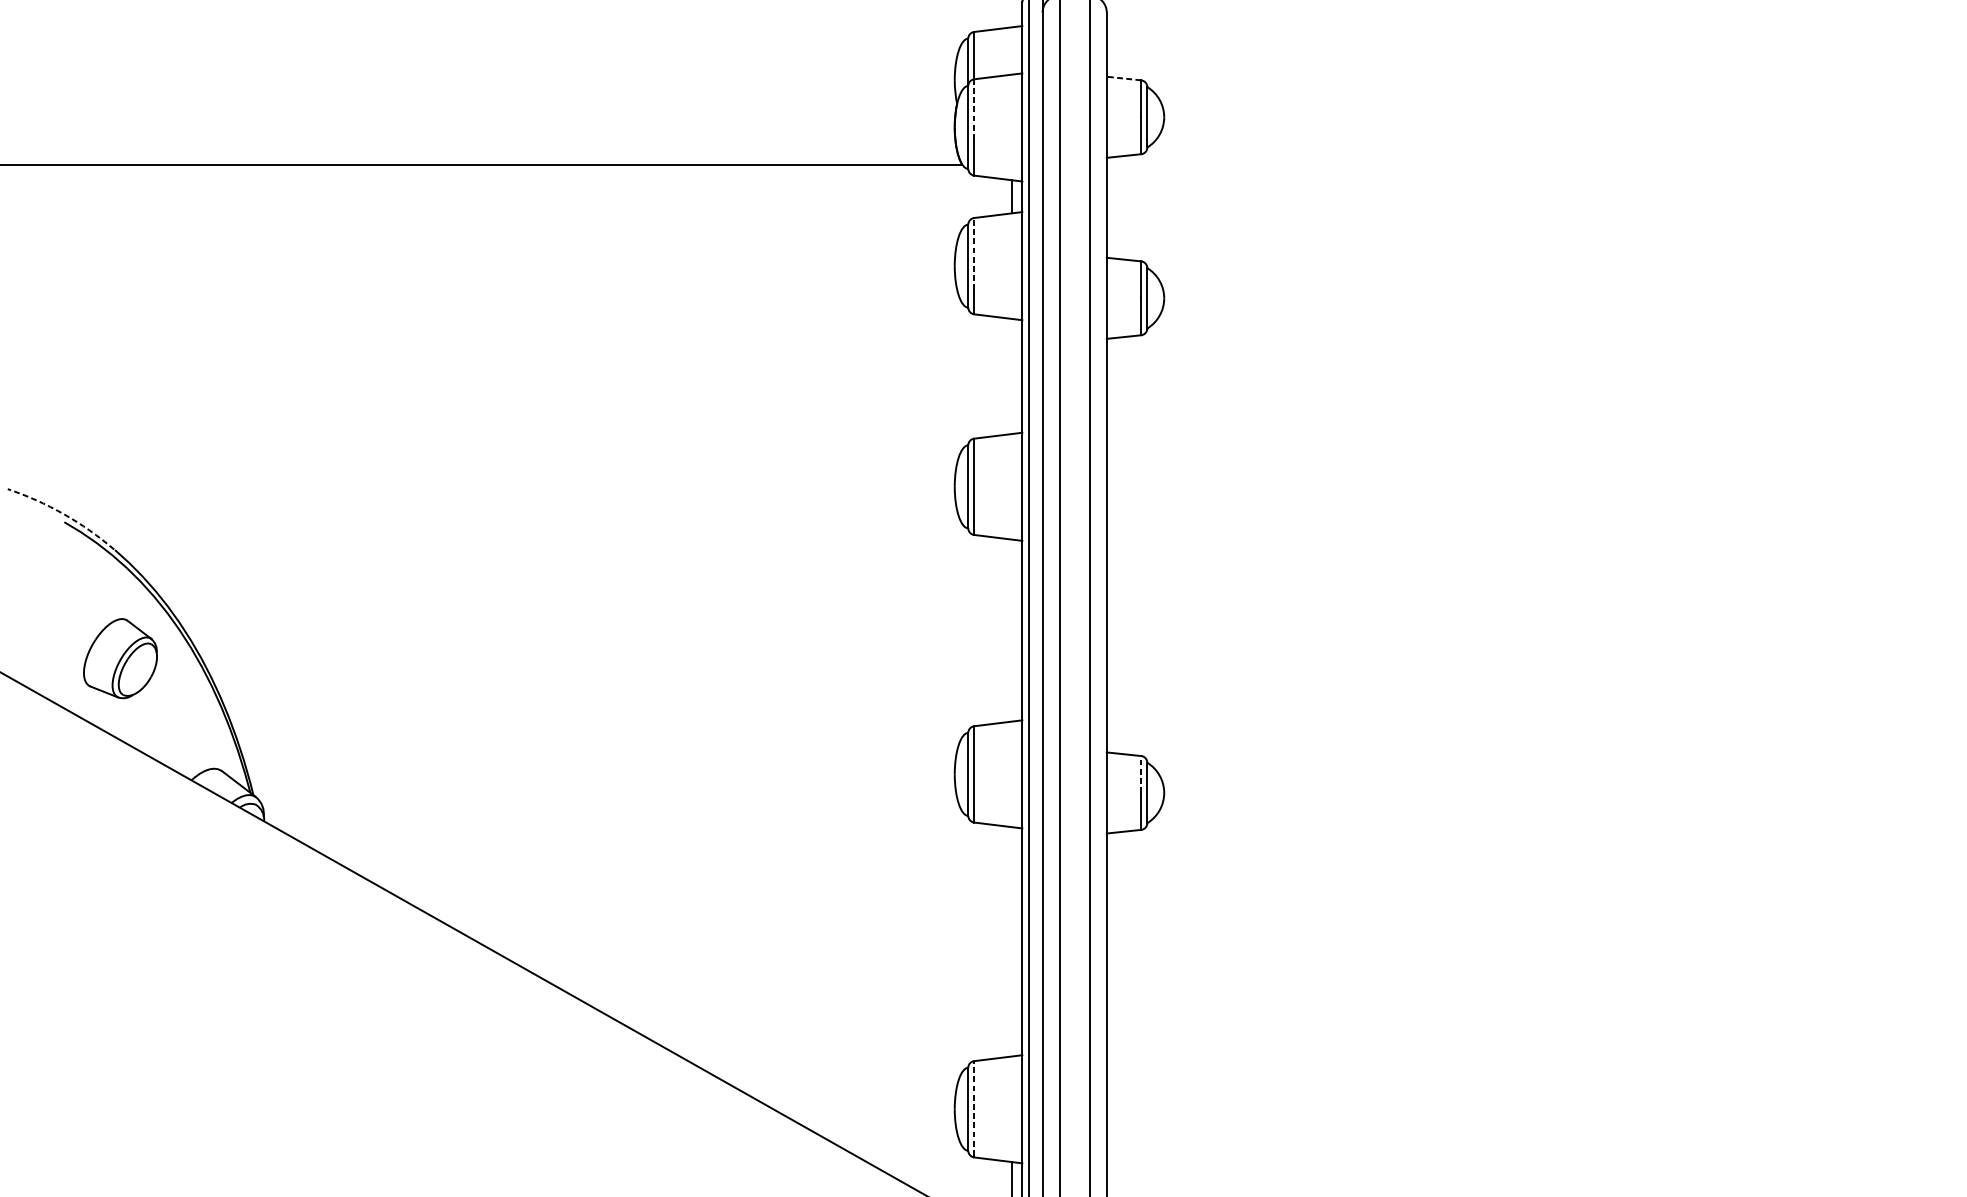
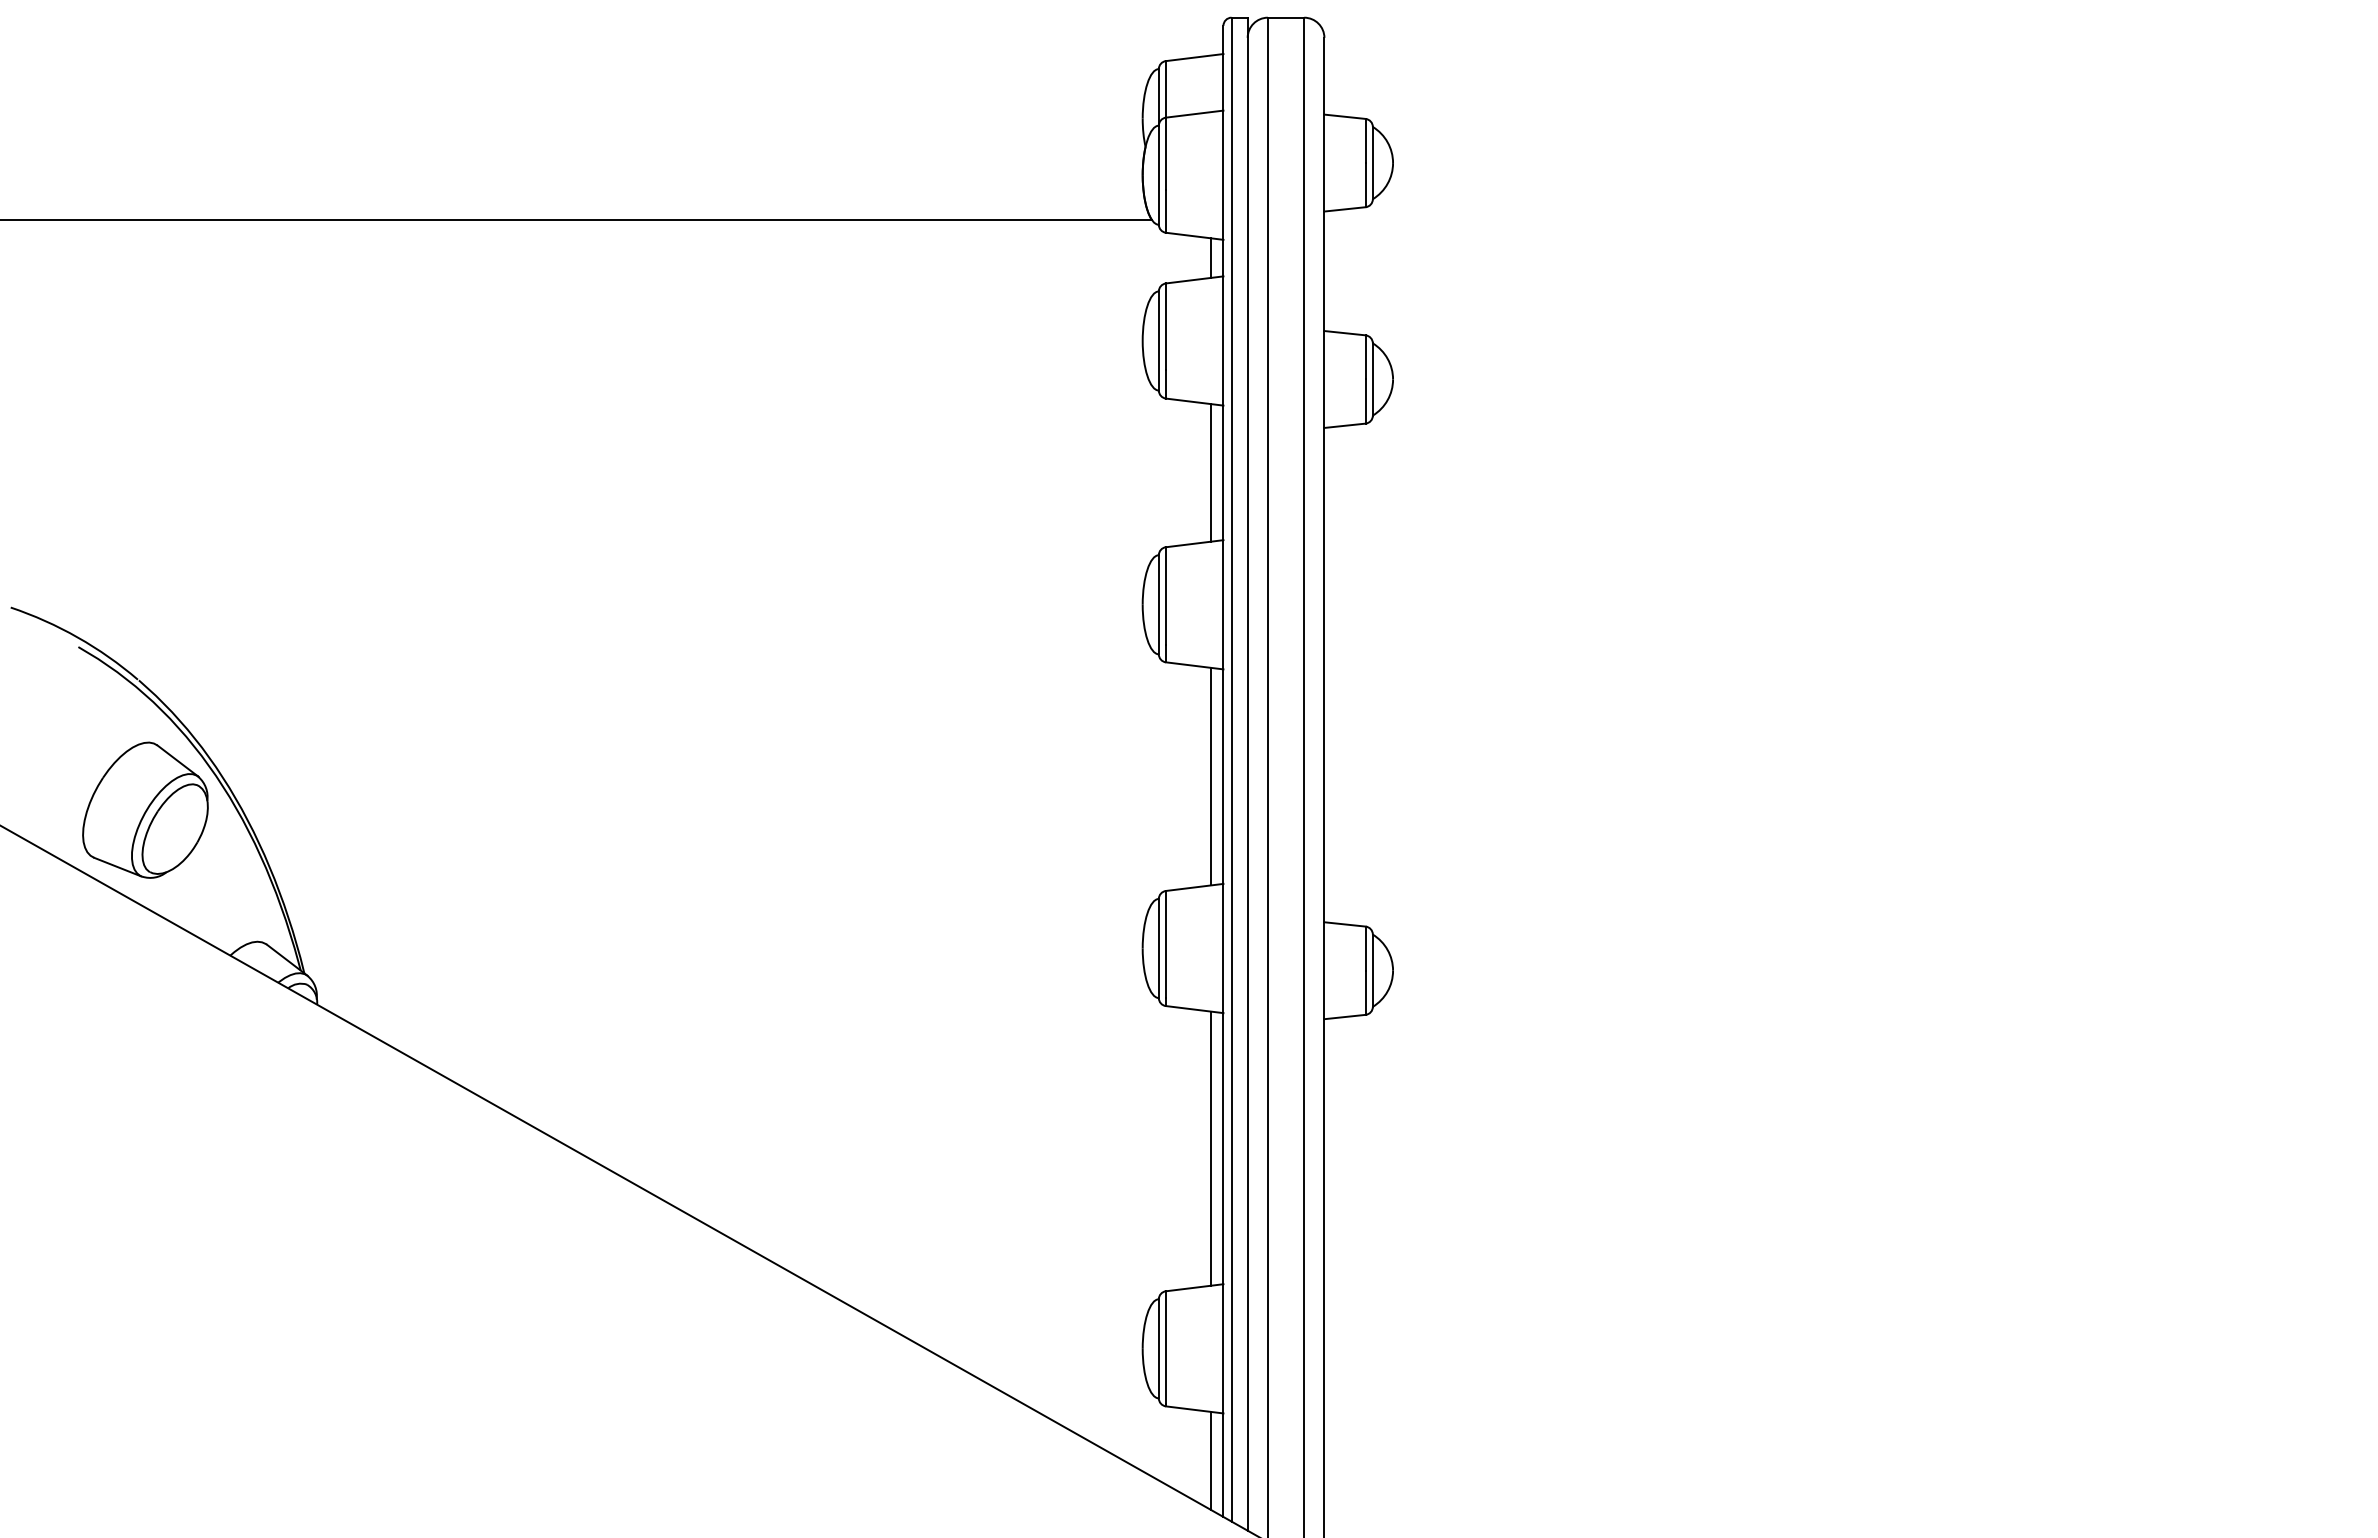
line: (1124, 78) -> (1345, 116), dashed -> solid
line: (973, 109) -> (1165, 153), dashed -> solid
line: (973, 254) -> (1165, 326), dashed -> solid
line: (1012, 376) -> (1211, 472), added
arc: (63, 514) -> (77, 637), dashed -> solid
line: (1012, 630) -> (1211, 776), added
part: (120, 658) -> (145, 809), size x1.43
line: (1141, 774) -> (1365, 948), dashed -> solid
line: (1012, 941) -> (1211, 1148), added
line: (973, 1108) -> (1165, 1347), dashed -> solid

